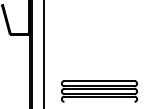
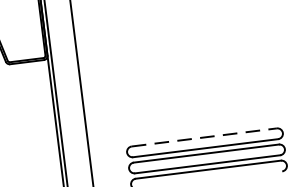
line: (99, 81) -> (204, 138), solid -> dashed

